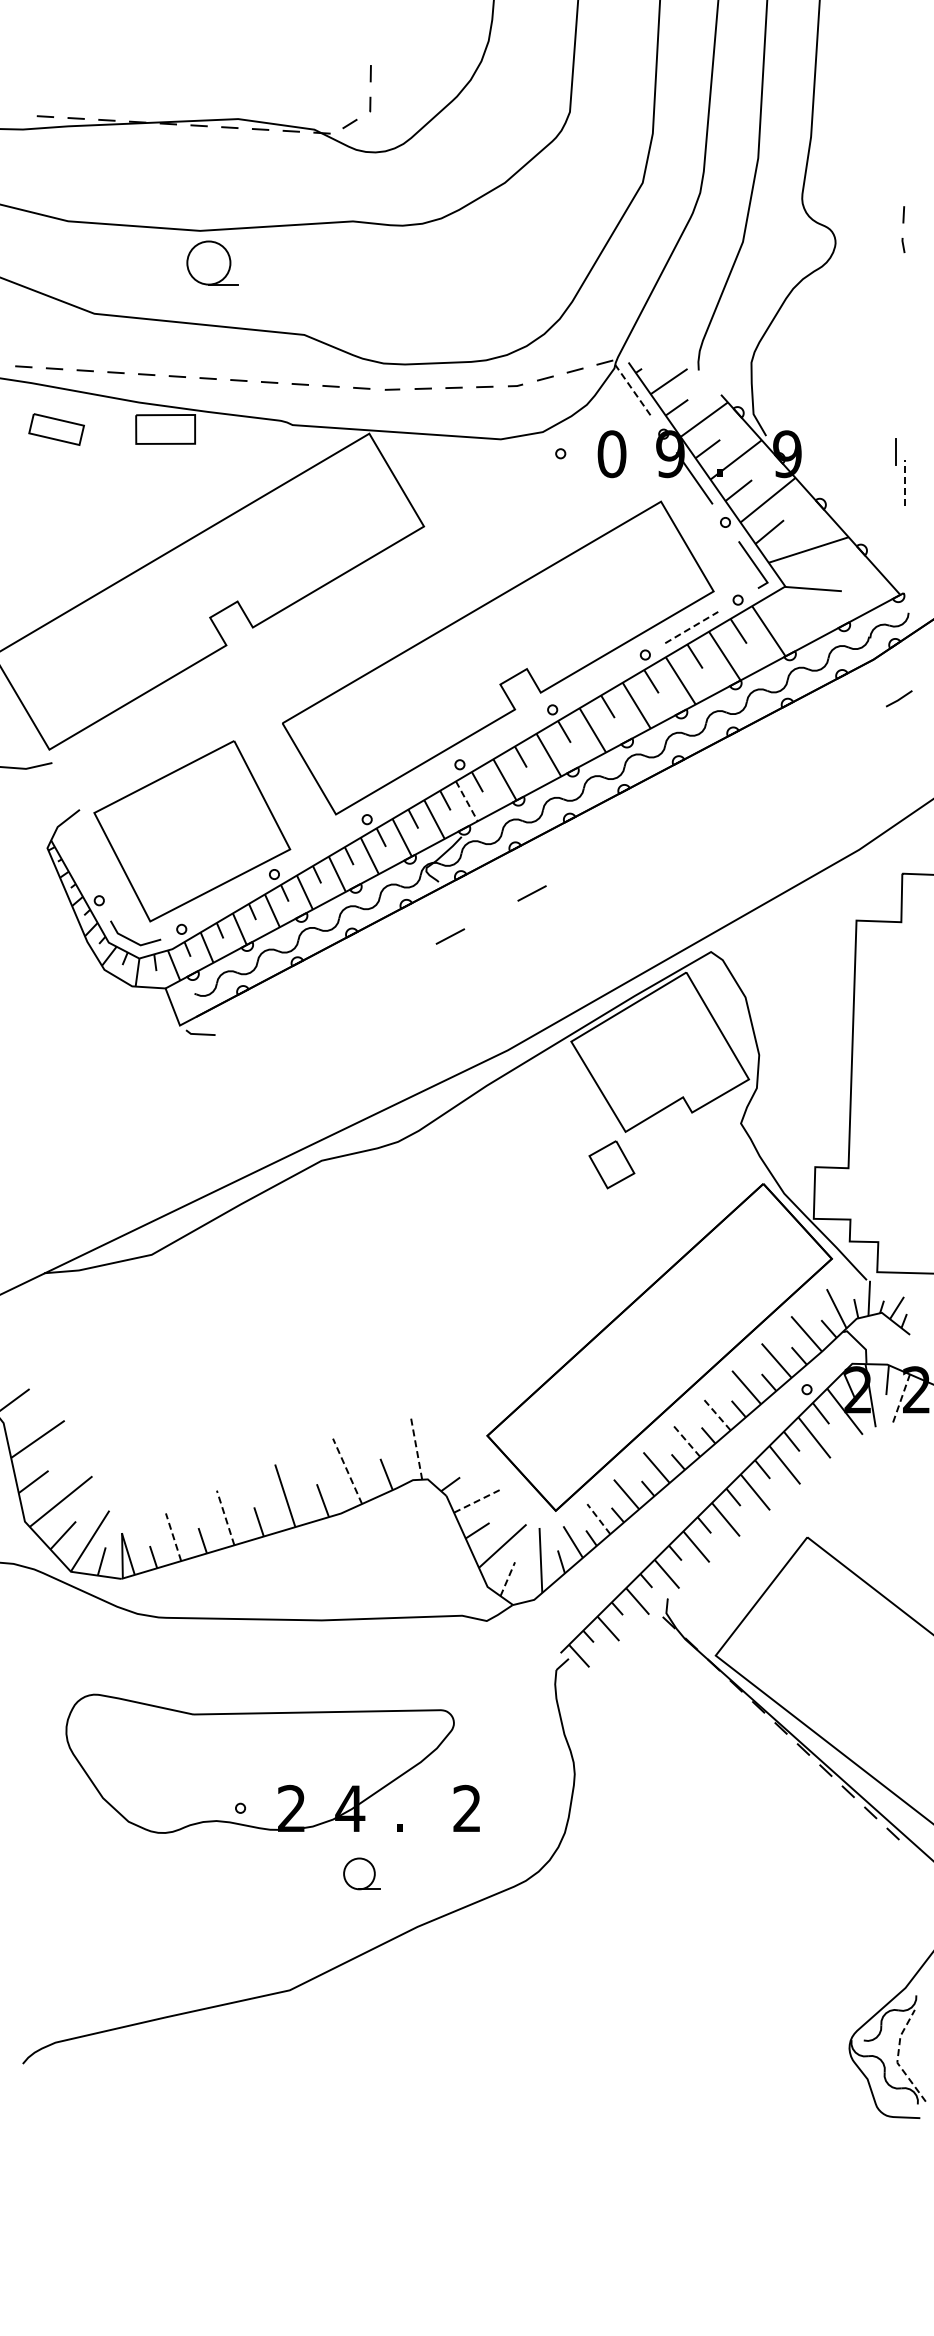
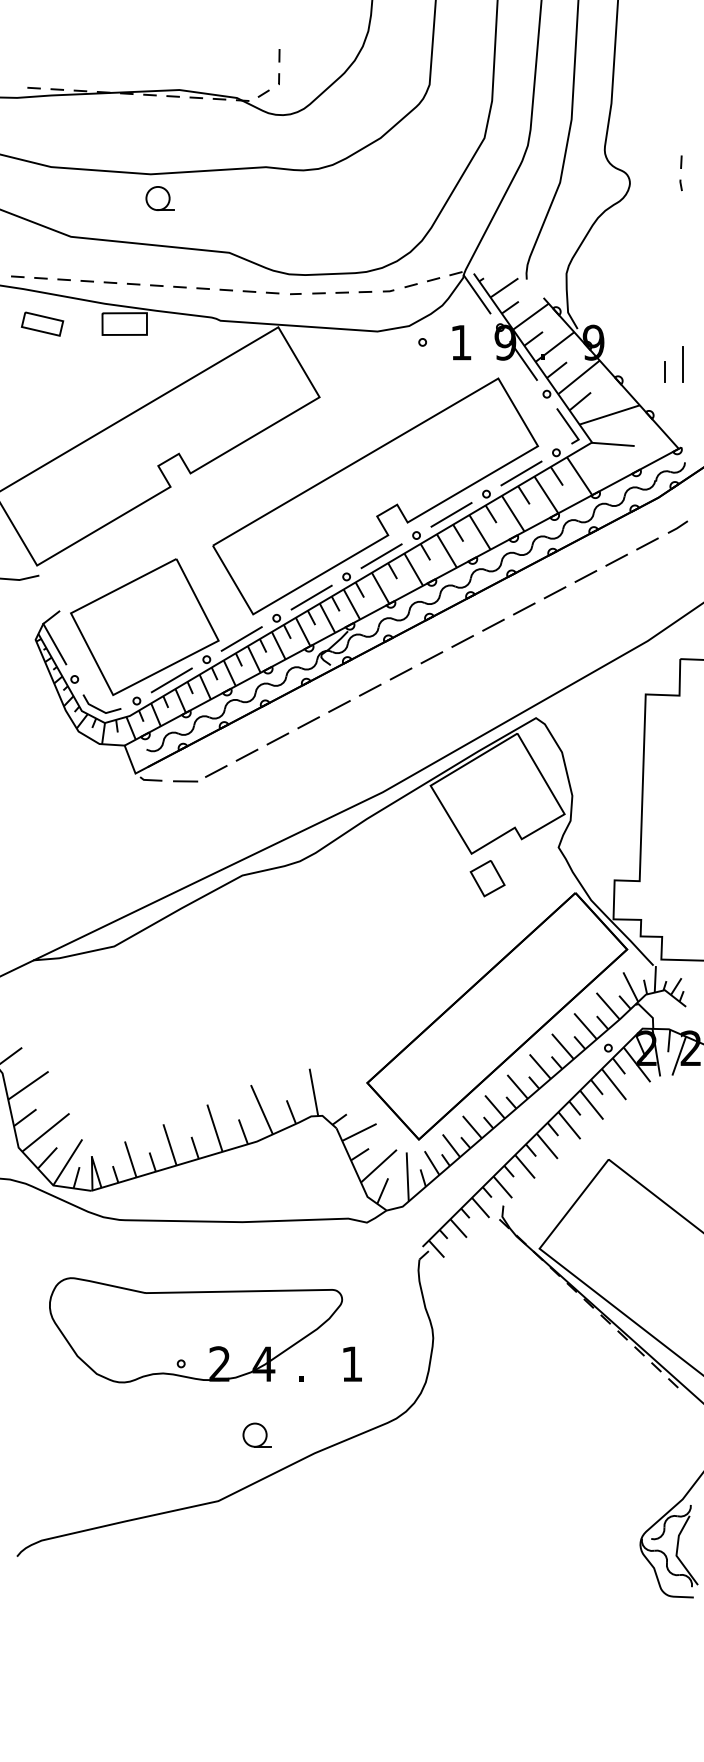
part: (211, 262) -> (159, 198), size x0.71
line: (632, 390) -> (476, 294), dashed -> solid
line: (895, 451) -> (664, 371), moved
text: (611, 454) -> (460, 342), 0 -> 1
line: (905, 482) -> (682, 364), dashed -> solid
line: (691, 627) -> (521, 473), dashed -> solid
line: (598, 682) -> (451, 514), added
line: (858, 720) -> (647, 543), added
line: (505, 737) -> (381, 556), added
line: (817, 742) -> (616, 560), added
line: (776, 764) -> (585, 576), added
line: (735, 785) -> (554, 592), added
line: (413, 791) -> (311, 597), added
line: (466, 801) -> (351, 604), dashed -> solid
line: (695, 807) -> (524, 609), added
line: (654, 828) -> (493, 624), added
line: (320, 846) -> (241, 638), added
line: (613, 850) -> (462, 641), added
line: (72, 853) -> (54, 643), added
line: (572, 871) -> (431, 657), added
line: (227, 901) -> (171, 680), added
line: (490, 914) -> (369, 689), added
line: (409, 957) -> (308, 722), added
line: (368, 979) -> (277, 738), added
line: (327, 1001) -> (246, 755), added
line: (286, 1022) -> (215, 771), added
line: (245, 1035) -> (184, 781), added
part: (611, 1164) -> (487, 878), moved
line: (900, 1400) -> (678, 1056), dashed -> solid
line: (716, 1413) -> (540, 1066), dashed -> solid
line: (686, 1441) -> (517, 1087), dashed -> solid
line: (416, 1448) -> (313, 1092), dashed -> solid
line: (347, 1471) -> (261, 1109), dashed -> solid
line: (477, 1501) -> (359, 1132), dashed -> solid
line: (225, 1517) -> (169, 1144), dashed -> solid
line: (598, 1519) -> (451, 1146), dashed -> solid
line: (173, 1536) -> (130, 1158), dashed -> solid
line: (507, 1578) -> (382, 1190), dashed -> solid
text: (466, 1807) -> (351, 1363), 2 -> 1
part: (361, 1873) -> (256, 1434), moved
line: (897, 2058) -> (676, 1552), dashed -> solid

